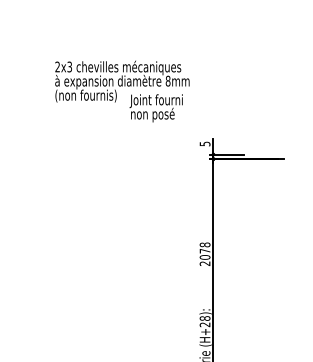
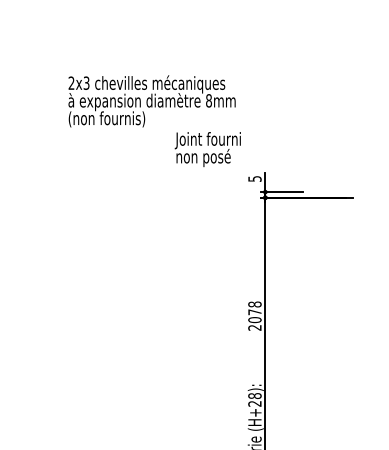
text: (155, 108) -> (206, 149), moved

